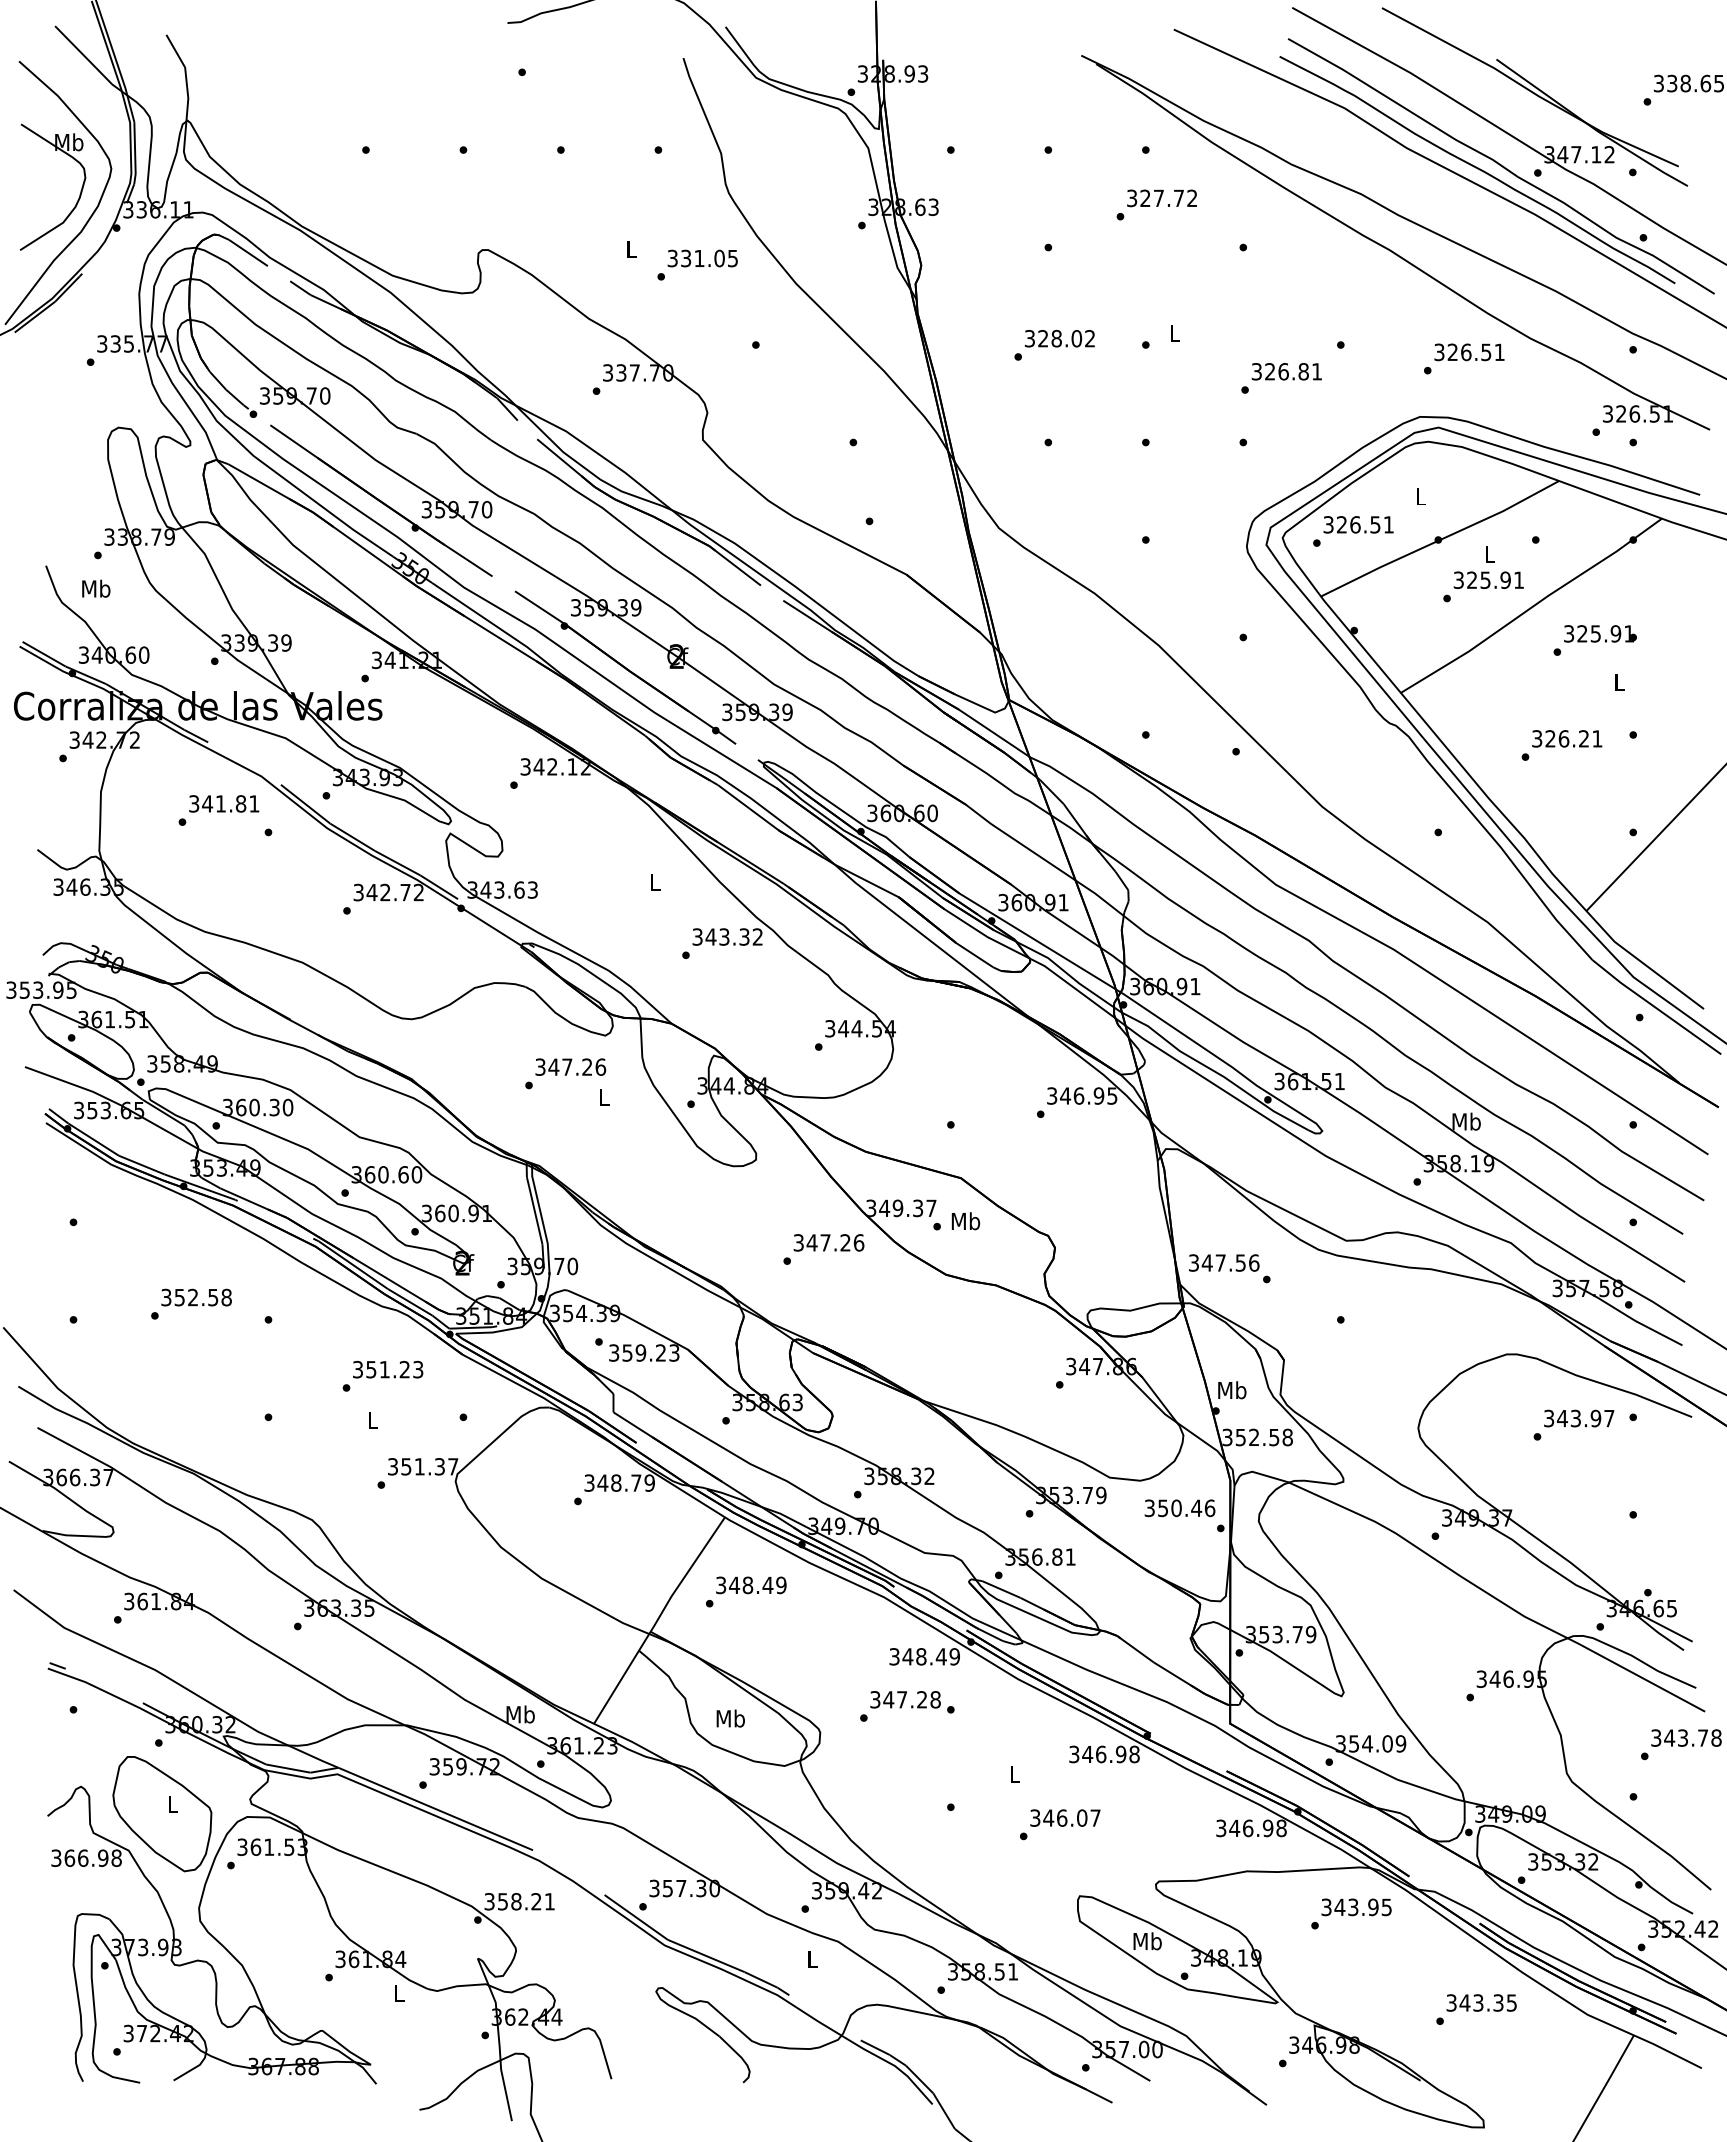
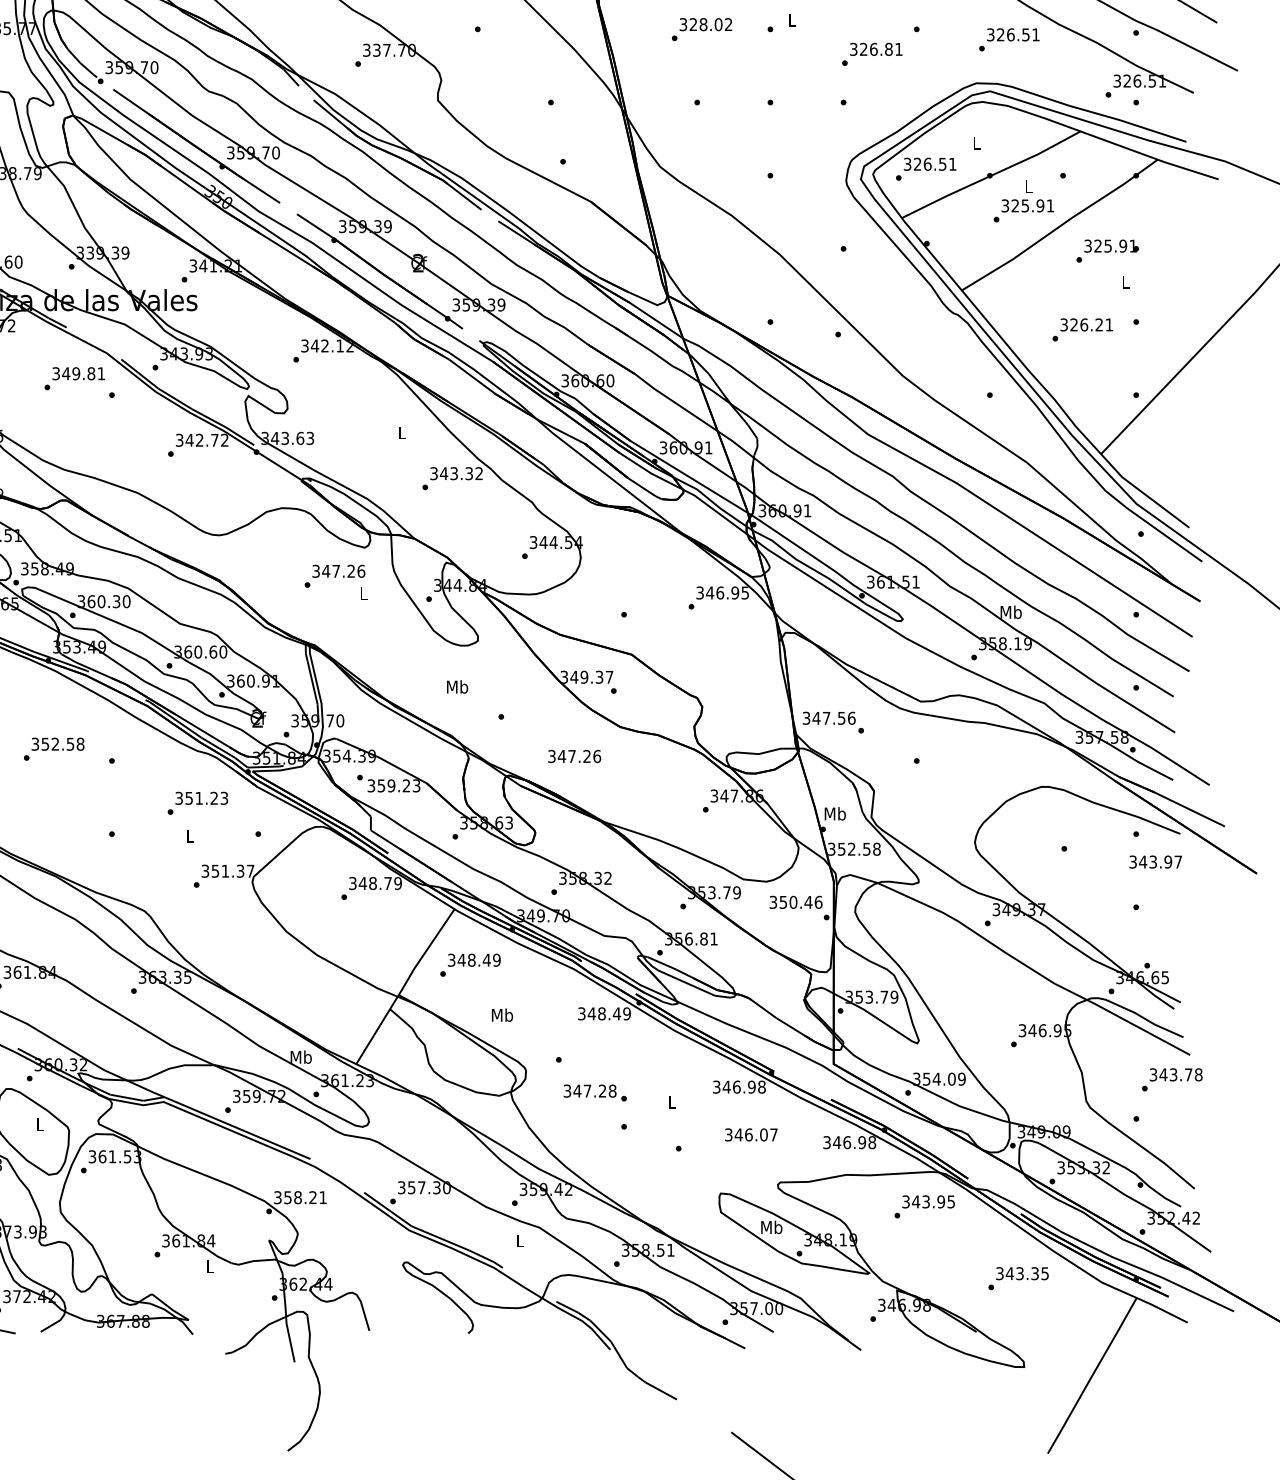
text: (220, 803) -> (75, 373), 341.81 -> 349.81
text: (965, 1221) -> (457, 687), moved
text: (828, 1242) -> (574, 756), moved
text: (1579, 1418) -> (1155, 862), moved
text: (912, 1702) -> (595, 1093), moved
text: (730, 1718) -> (502, 1015), moved
text: (1065, 1817) -> (751, 1134), moved

